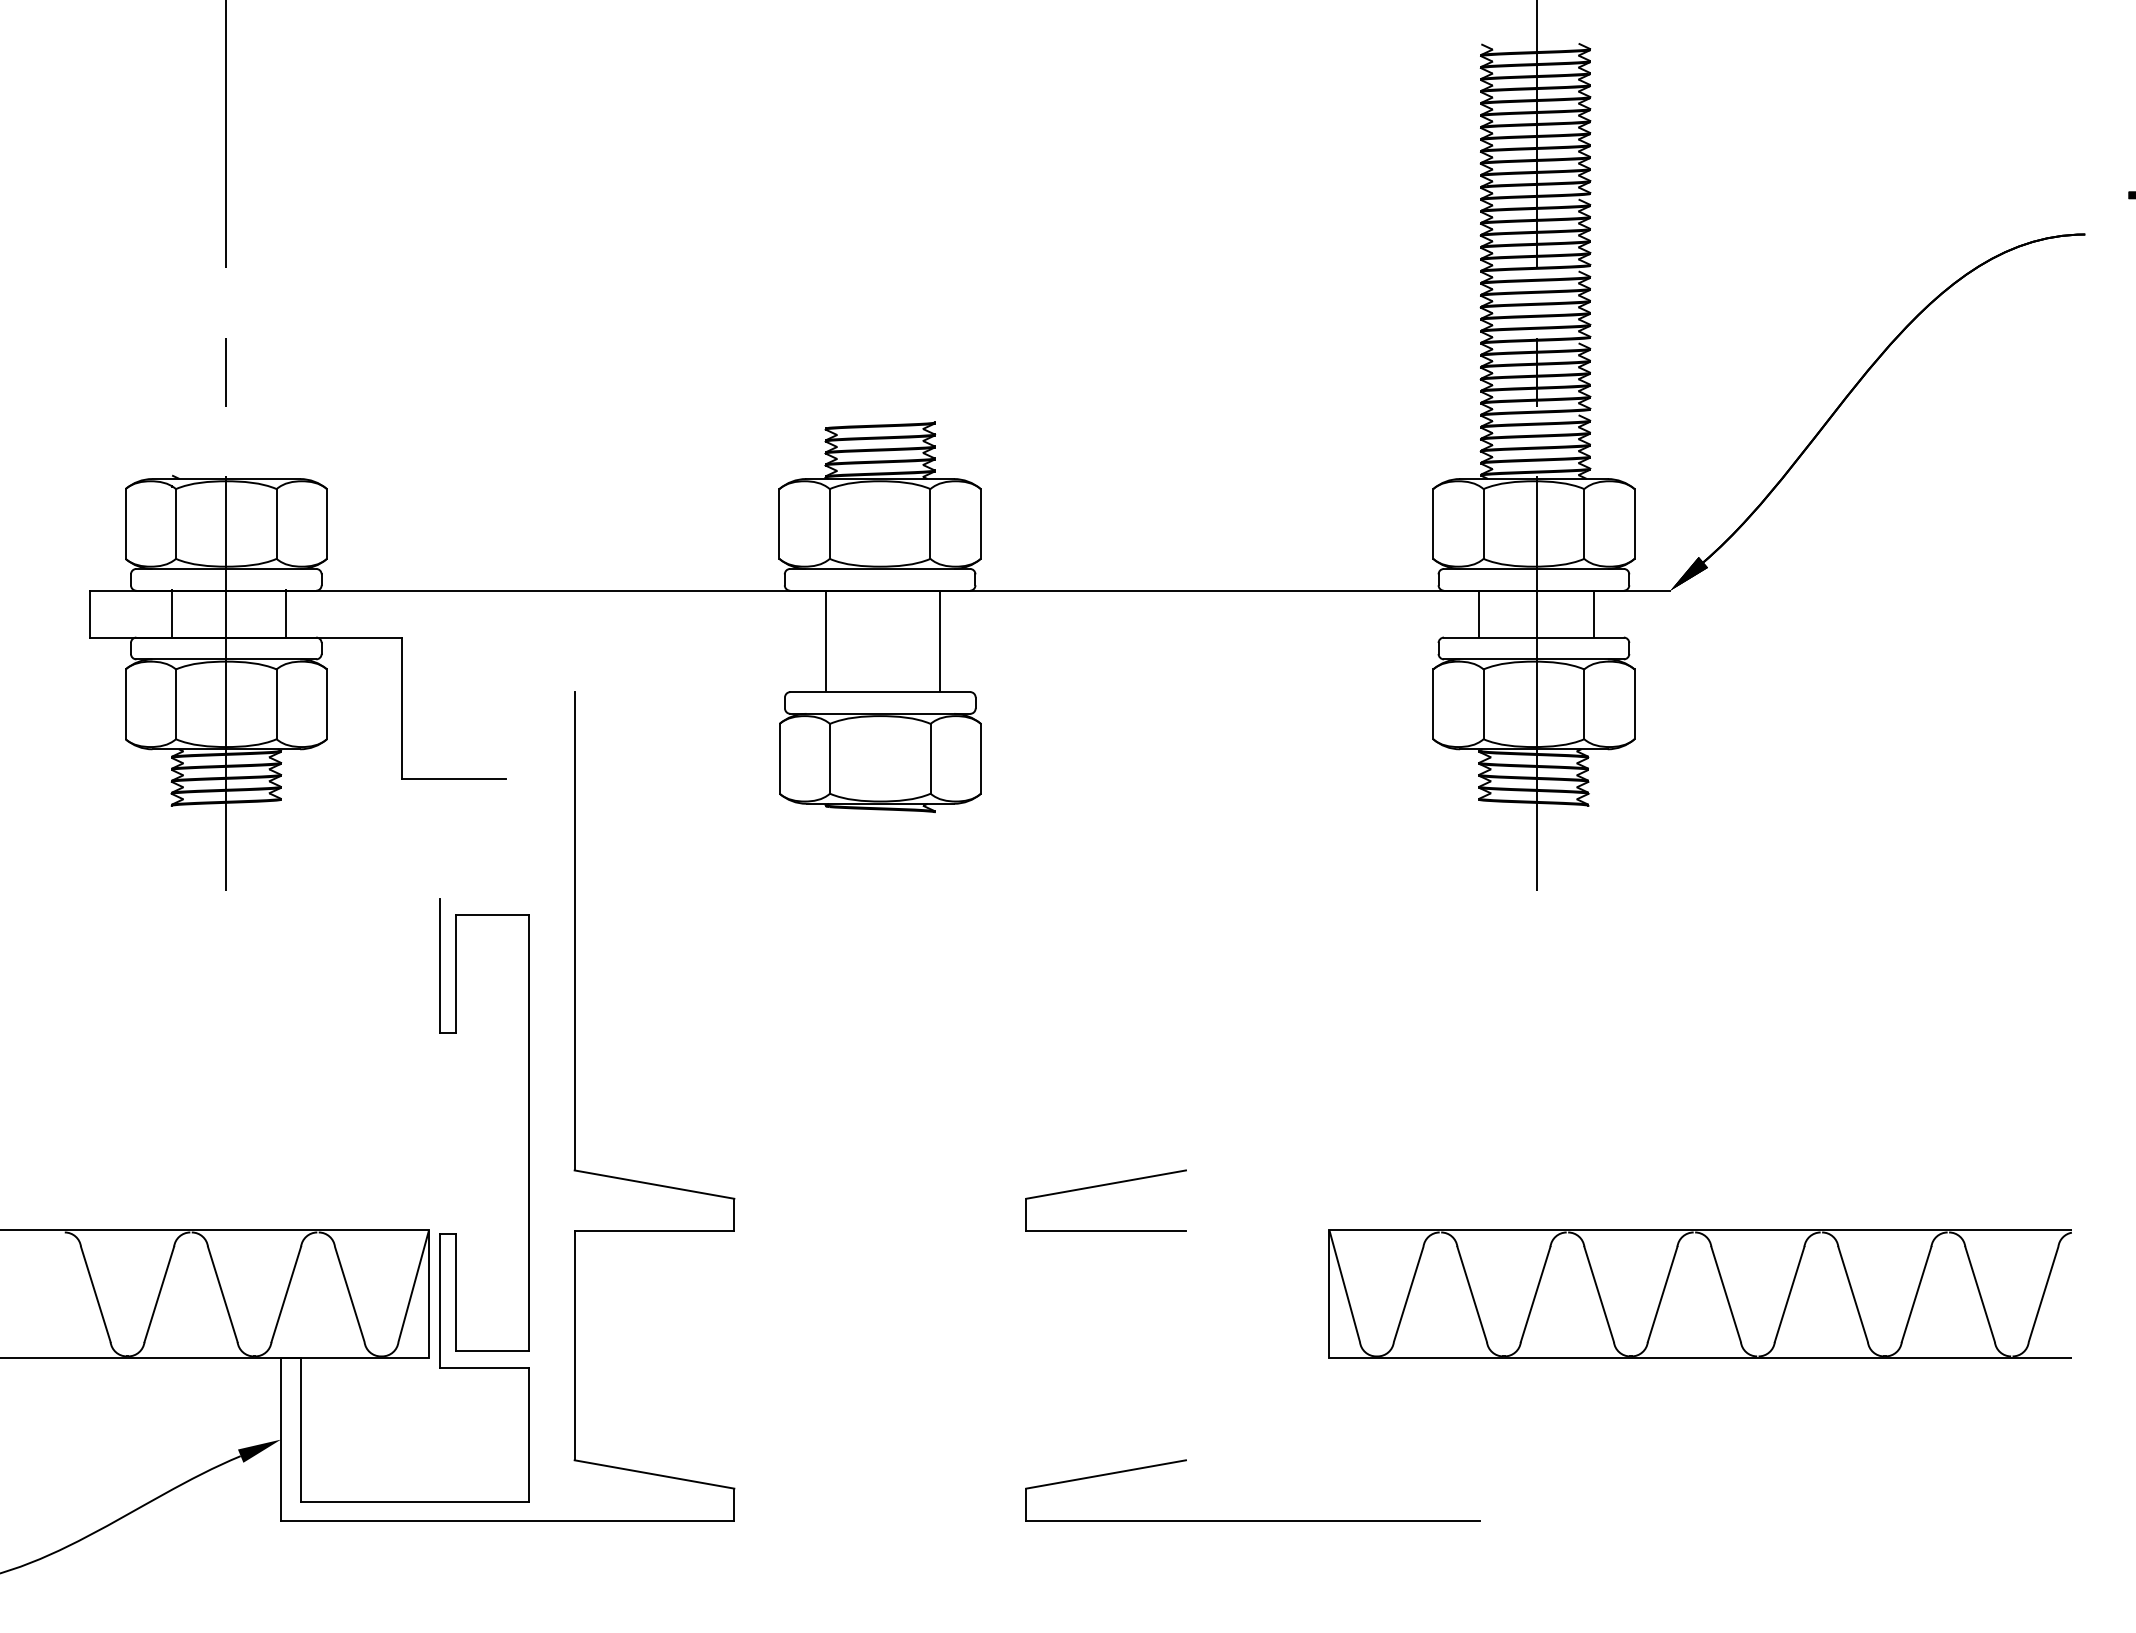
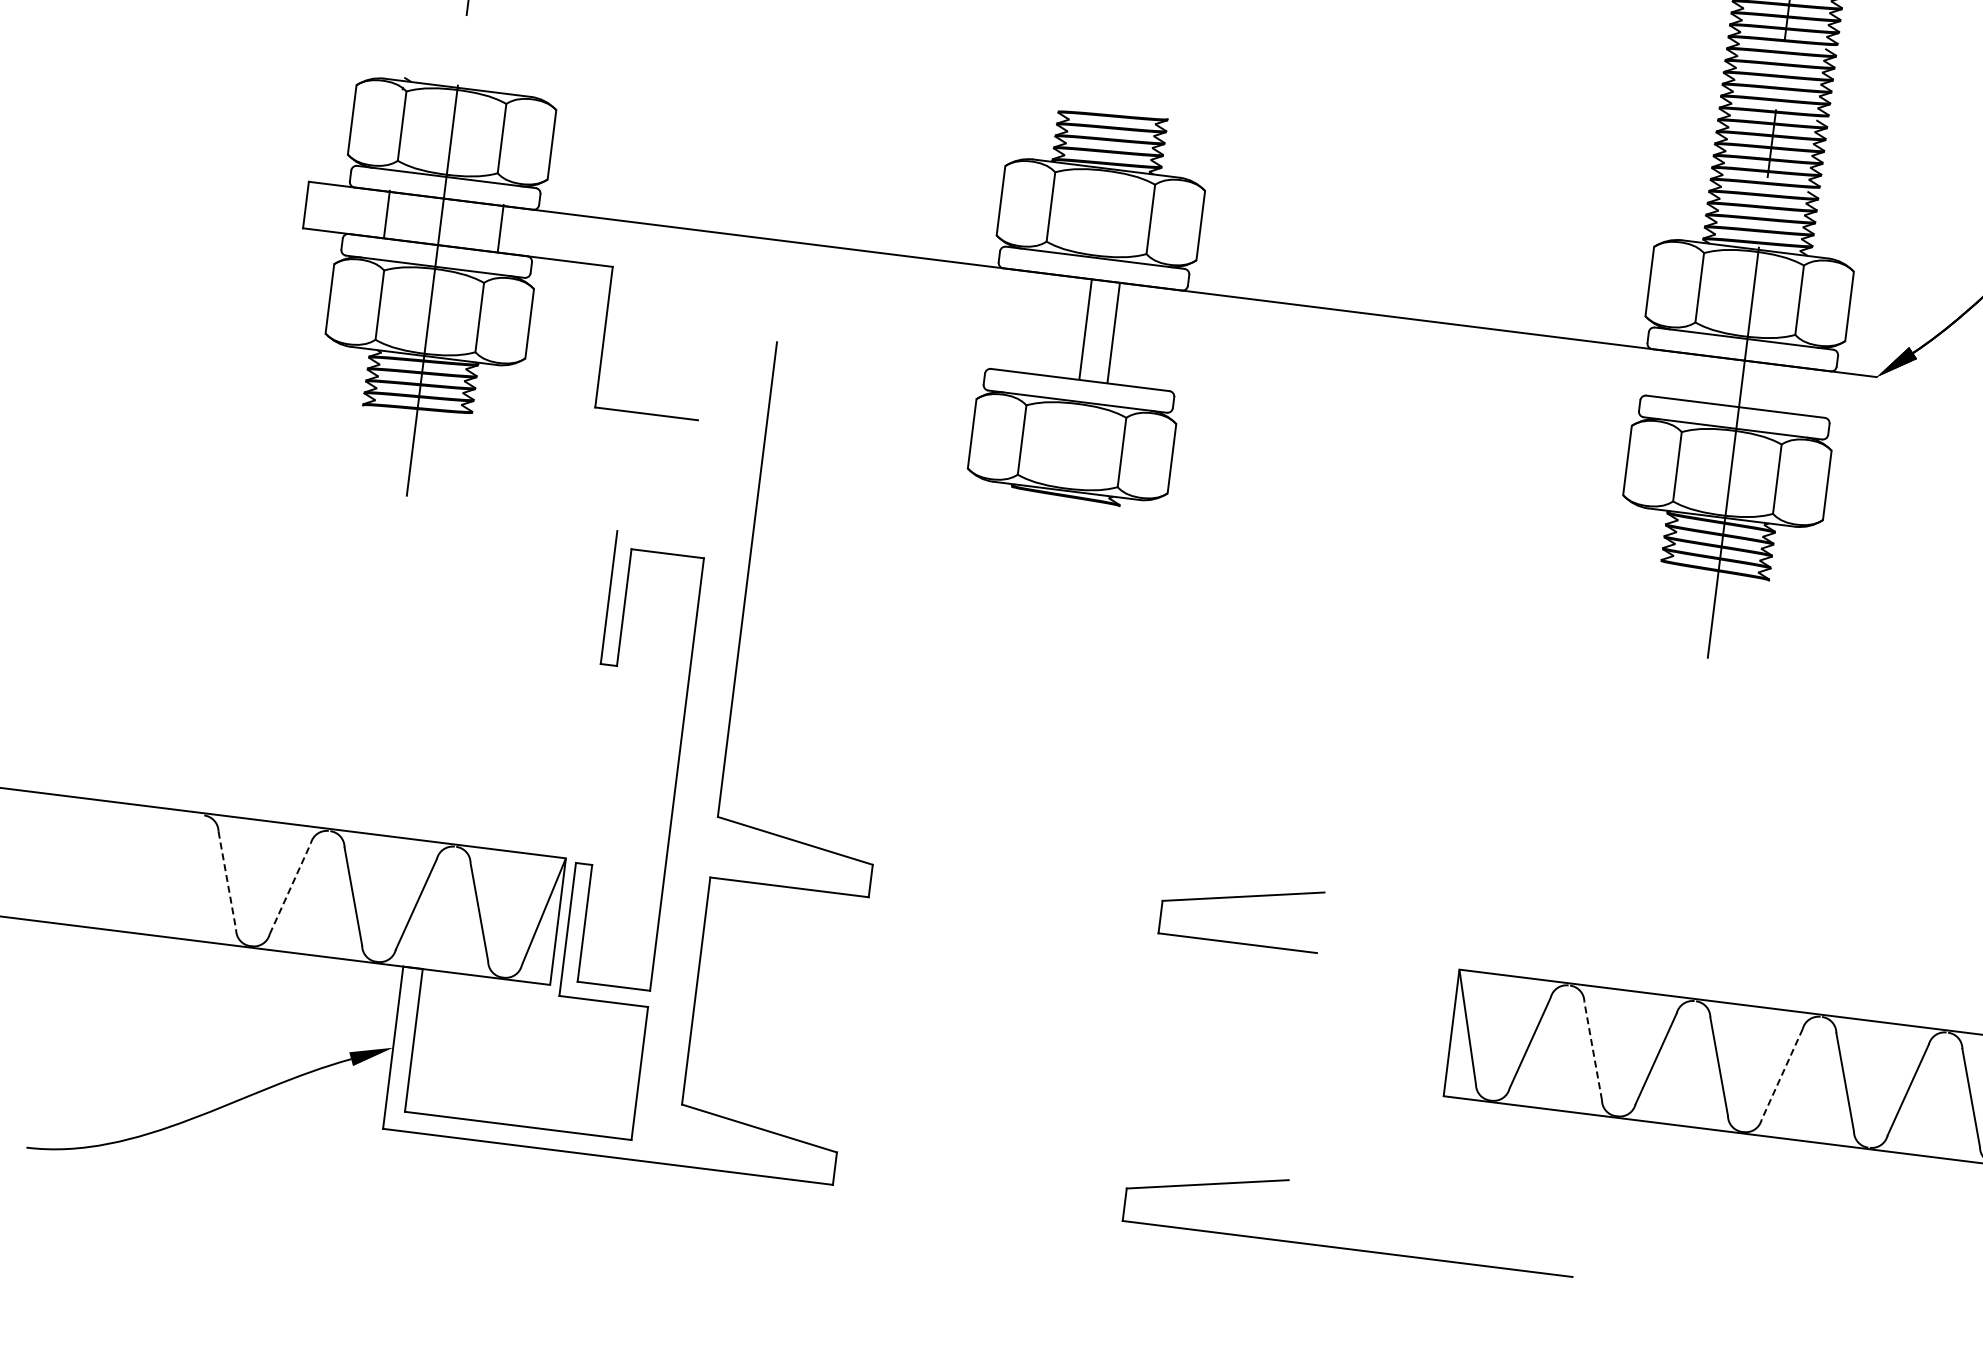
line: (1479, 613) -> (1684, 376), removed
line: (1594, 613) -> (1798, 390), removed
line: (825, 641) -> (1113, 333), moved
line: (940, 641) -> (1085, 329), moved
line: (95, 1294) -> (227, 880), solid -> dashed
line: (159, 1294) -> (290, 888), solid -> dashed
line: (1472, 1294) -> (1593, 1051), solid -> dashed
line: (1662, 1294) -> (1782, 1074), solid -> dashed

